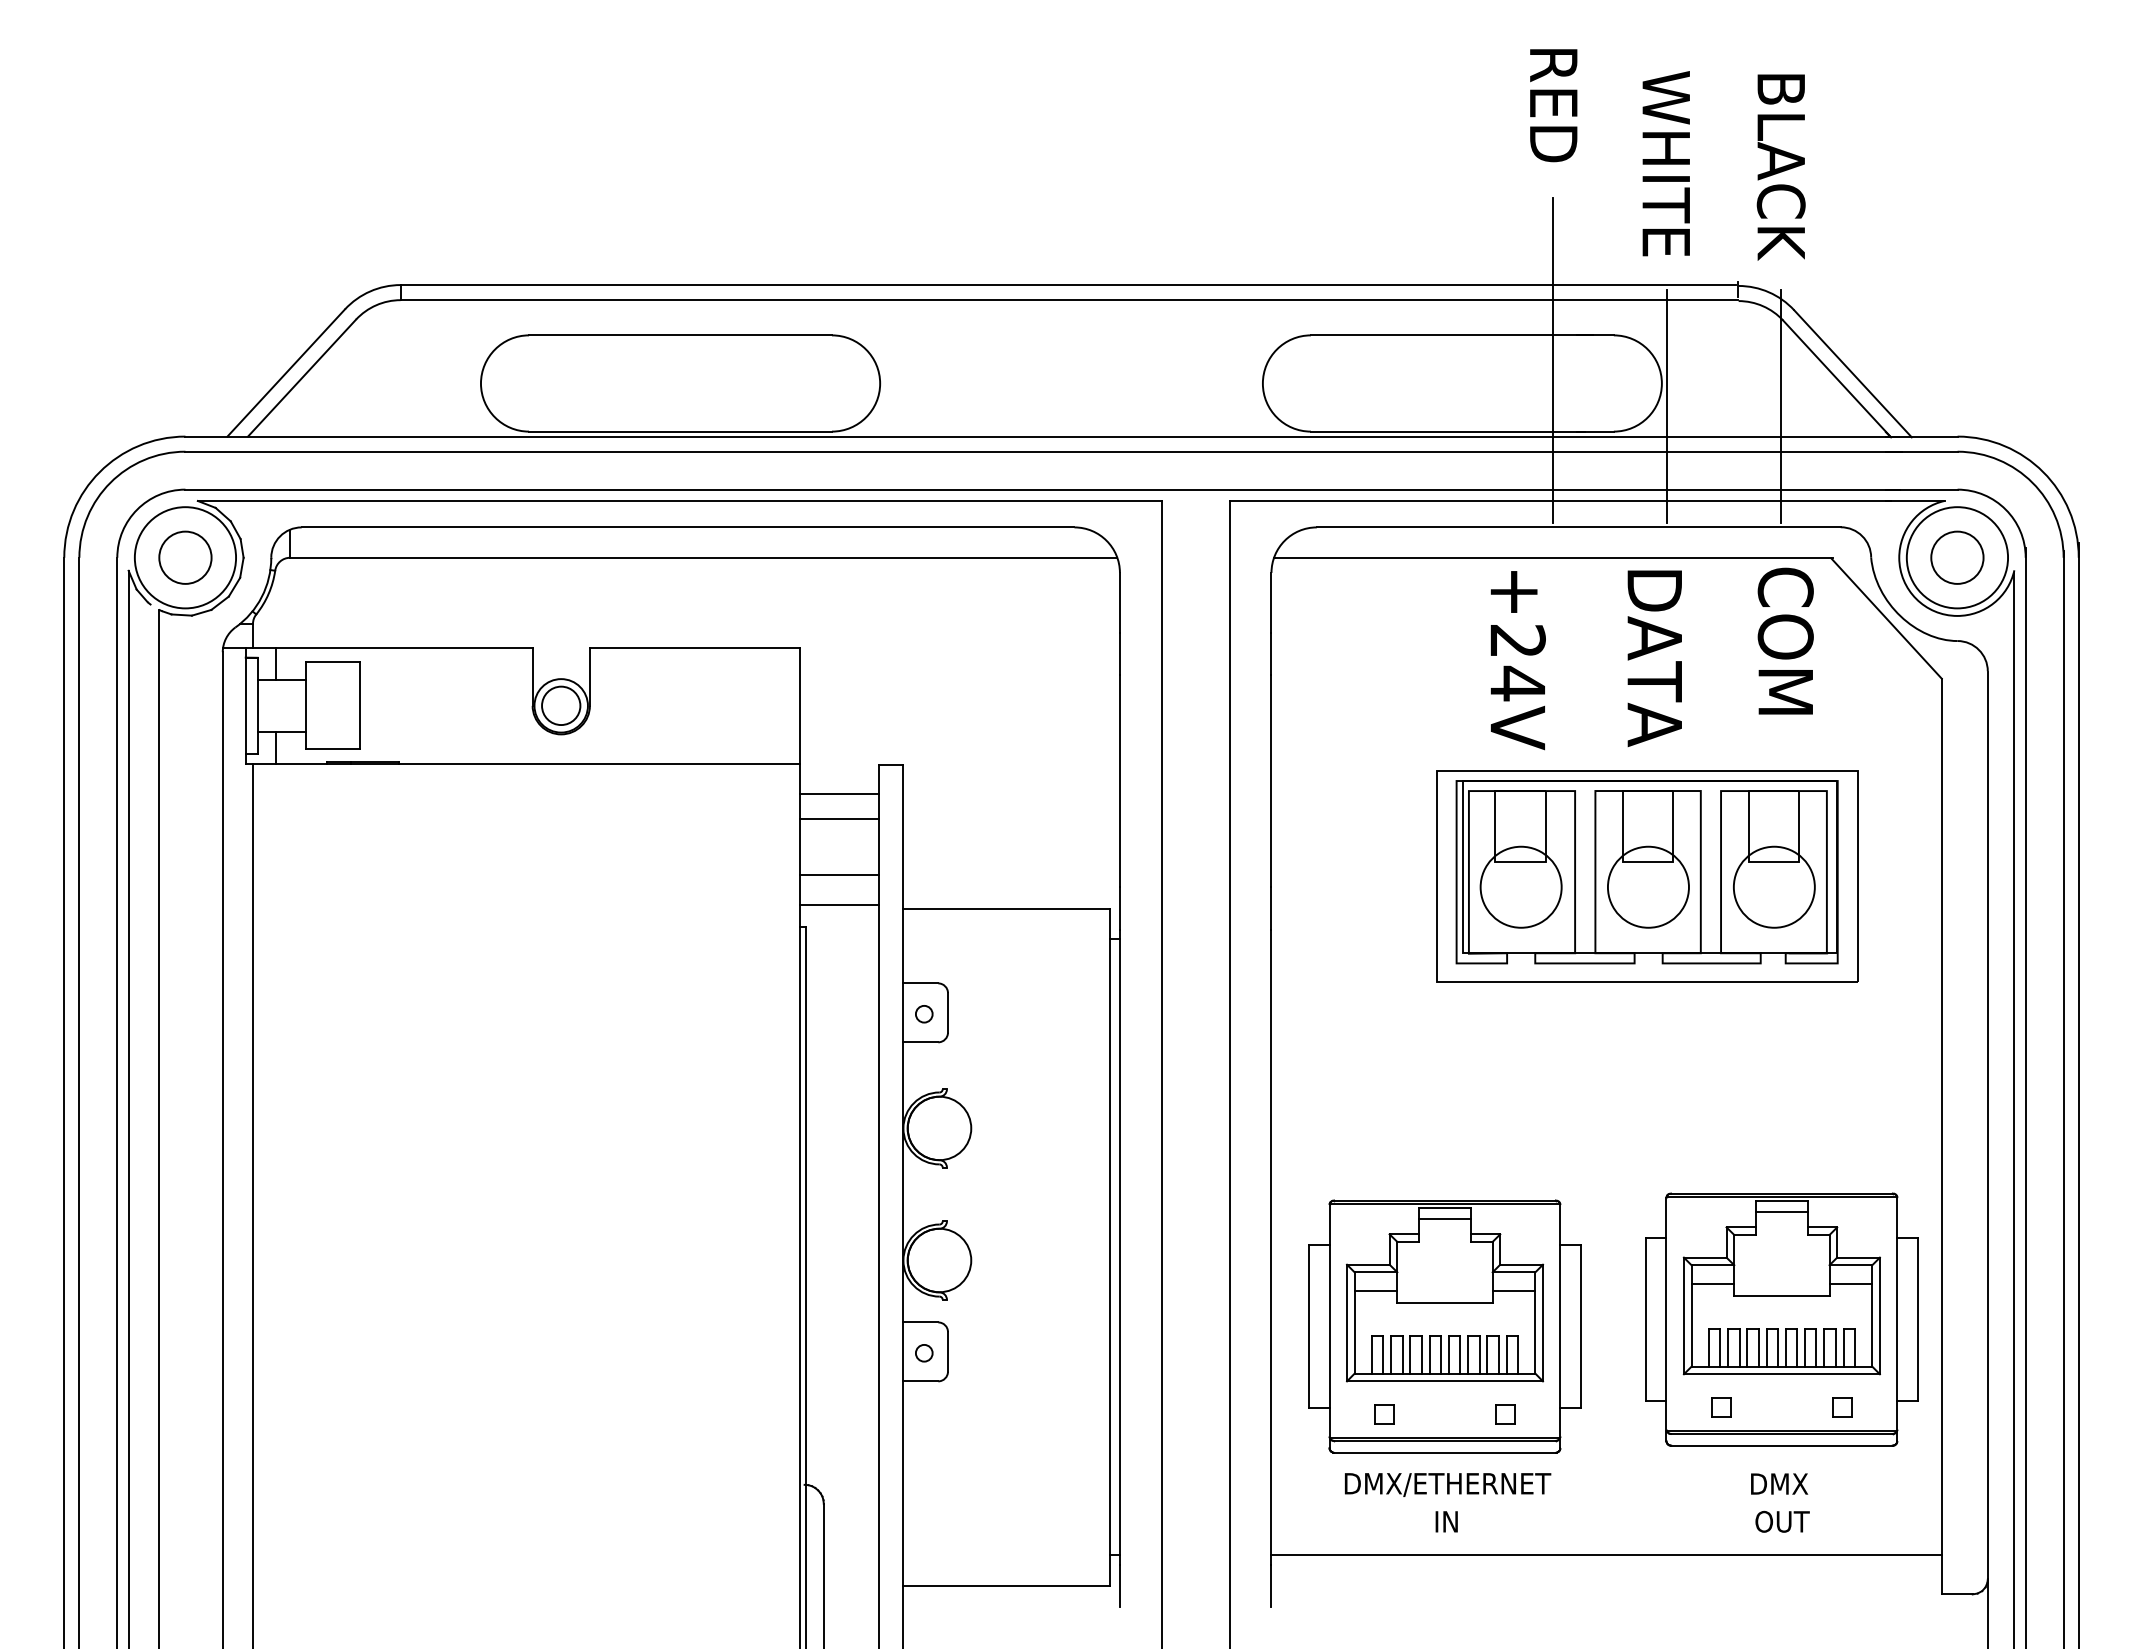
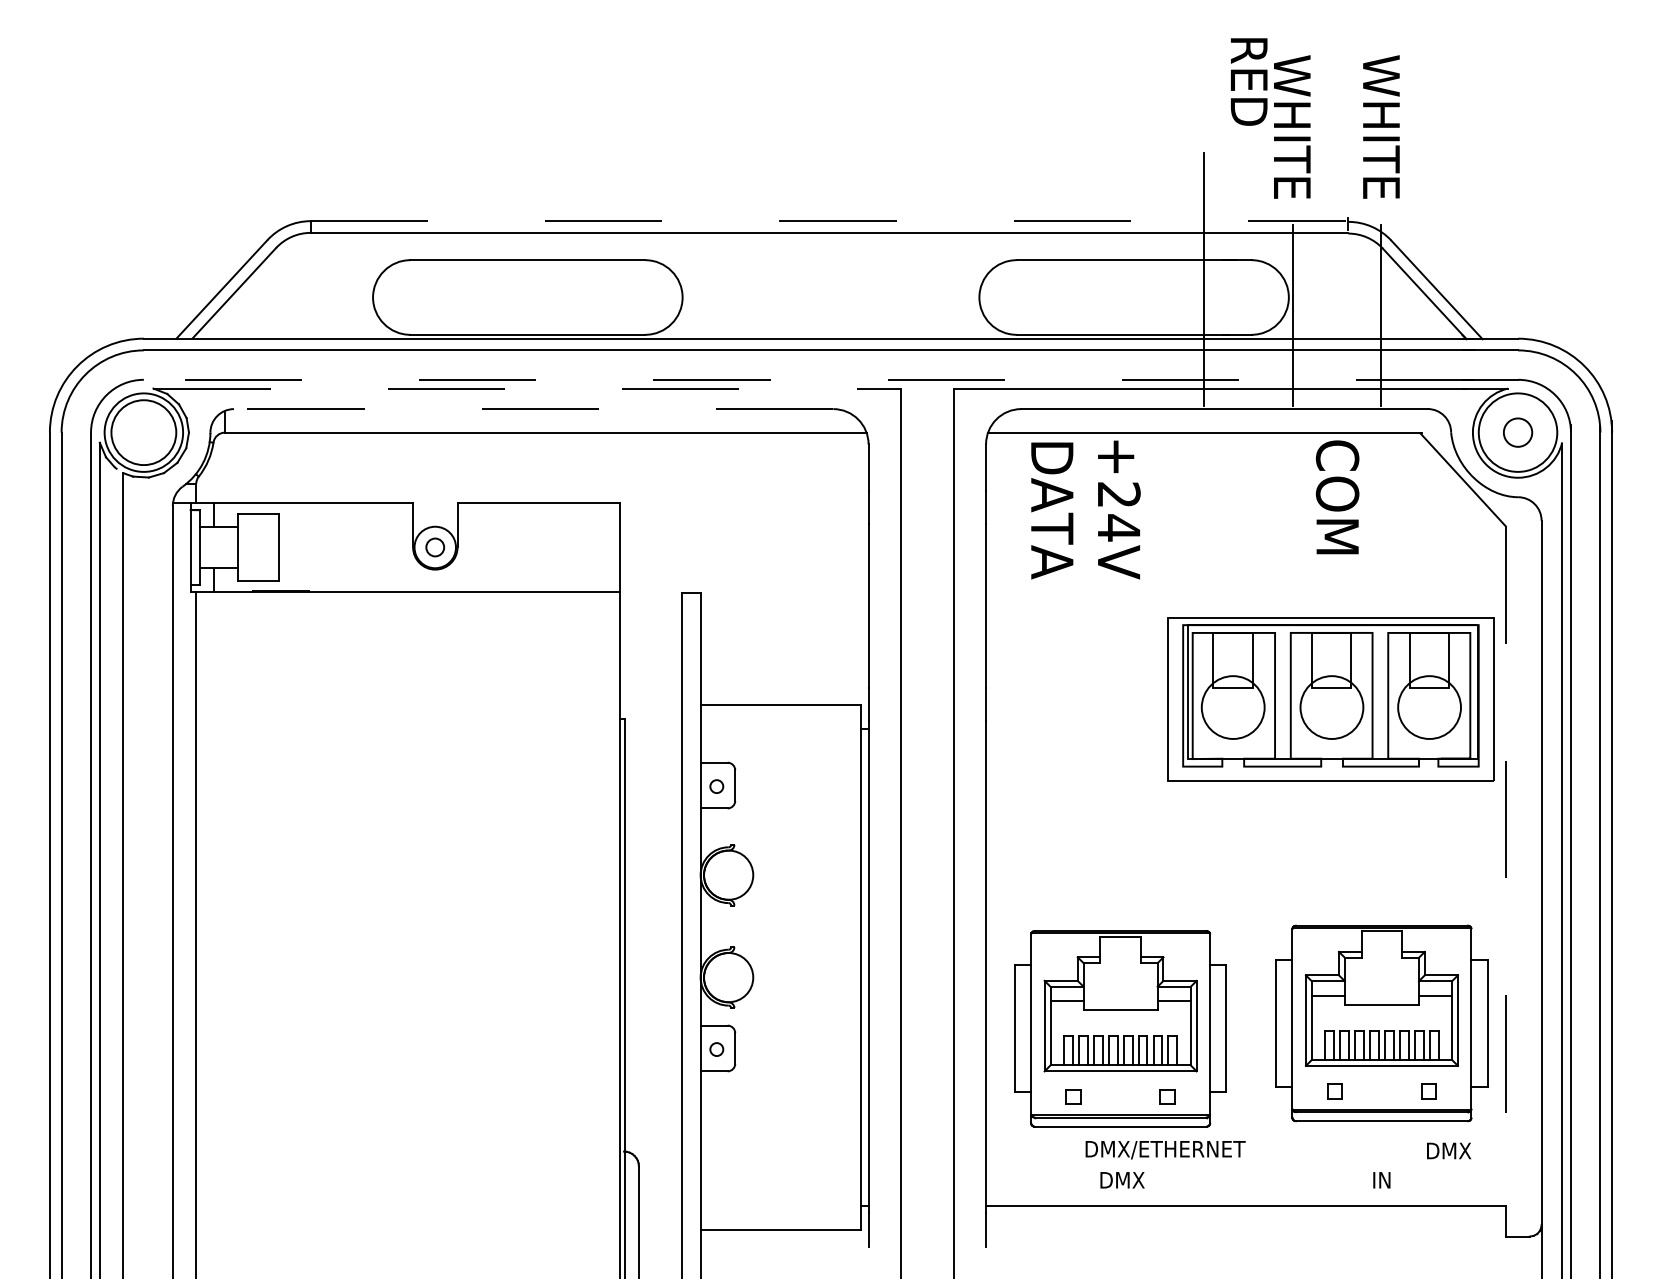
text: (1553, 105) -> (1248, 81), moved
text: (1780, 165) -> (1380, 128), BLACK -> WHITE
line: (1068, 285) -> (828, 221), solid -> dashed
line: (1042, 489) -> (808, 379), solid -> dashed
line: (679, 500) -> (527, 388), solid -> dashed
line: (687, 527) -> (533, 409), solid -> dashed
circle: (185, 557) -> (143, 432), size x1.6
circle: (1957, 557) -> (1518, 432), size x0.7
text: (1785, 640) -> (1337, 496), moved
text: (1654, 658) -> (1052, 510), moved
text: (1517, 660) -> (1118, 509), moved
circle: (561, 705) -> (435, 547), size x0.6
line: (839, 794) -> (651, 616), removed
line: (839, 819) -> (651, 635), removed
line: (839, 874) -> (651, 678), removed
part: (1647, 876) -> (1331, 699), moved
line: (839, 905) -> (651, 702), removed
line: (1942, 1117) -> (1506, 866), solid -> dashed
line: (1781, 1212) -> (1381, 940), removed
line: (1444, 1219) -> (1120, 945), removed
text: (1779, 1483) -> (1449, 1150), moved
text: (1448, 1484) -> (1166, 1149), moved
text: (1447, 1521) -> (1122, 1180), IN -> DMX
text: (1782, 1521) -> (1382, 1180), OUT -> IN

